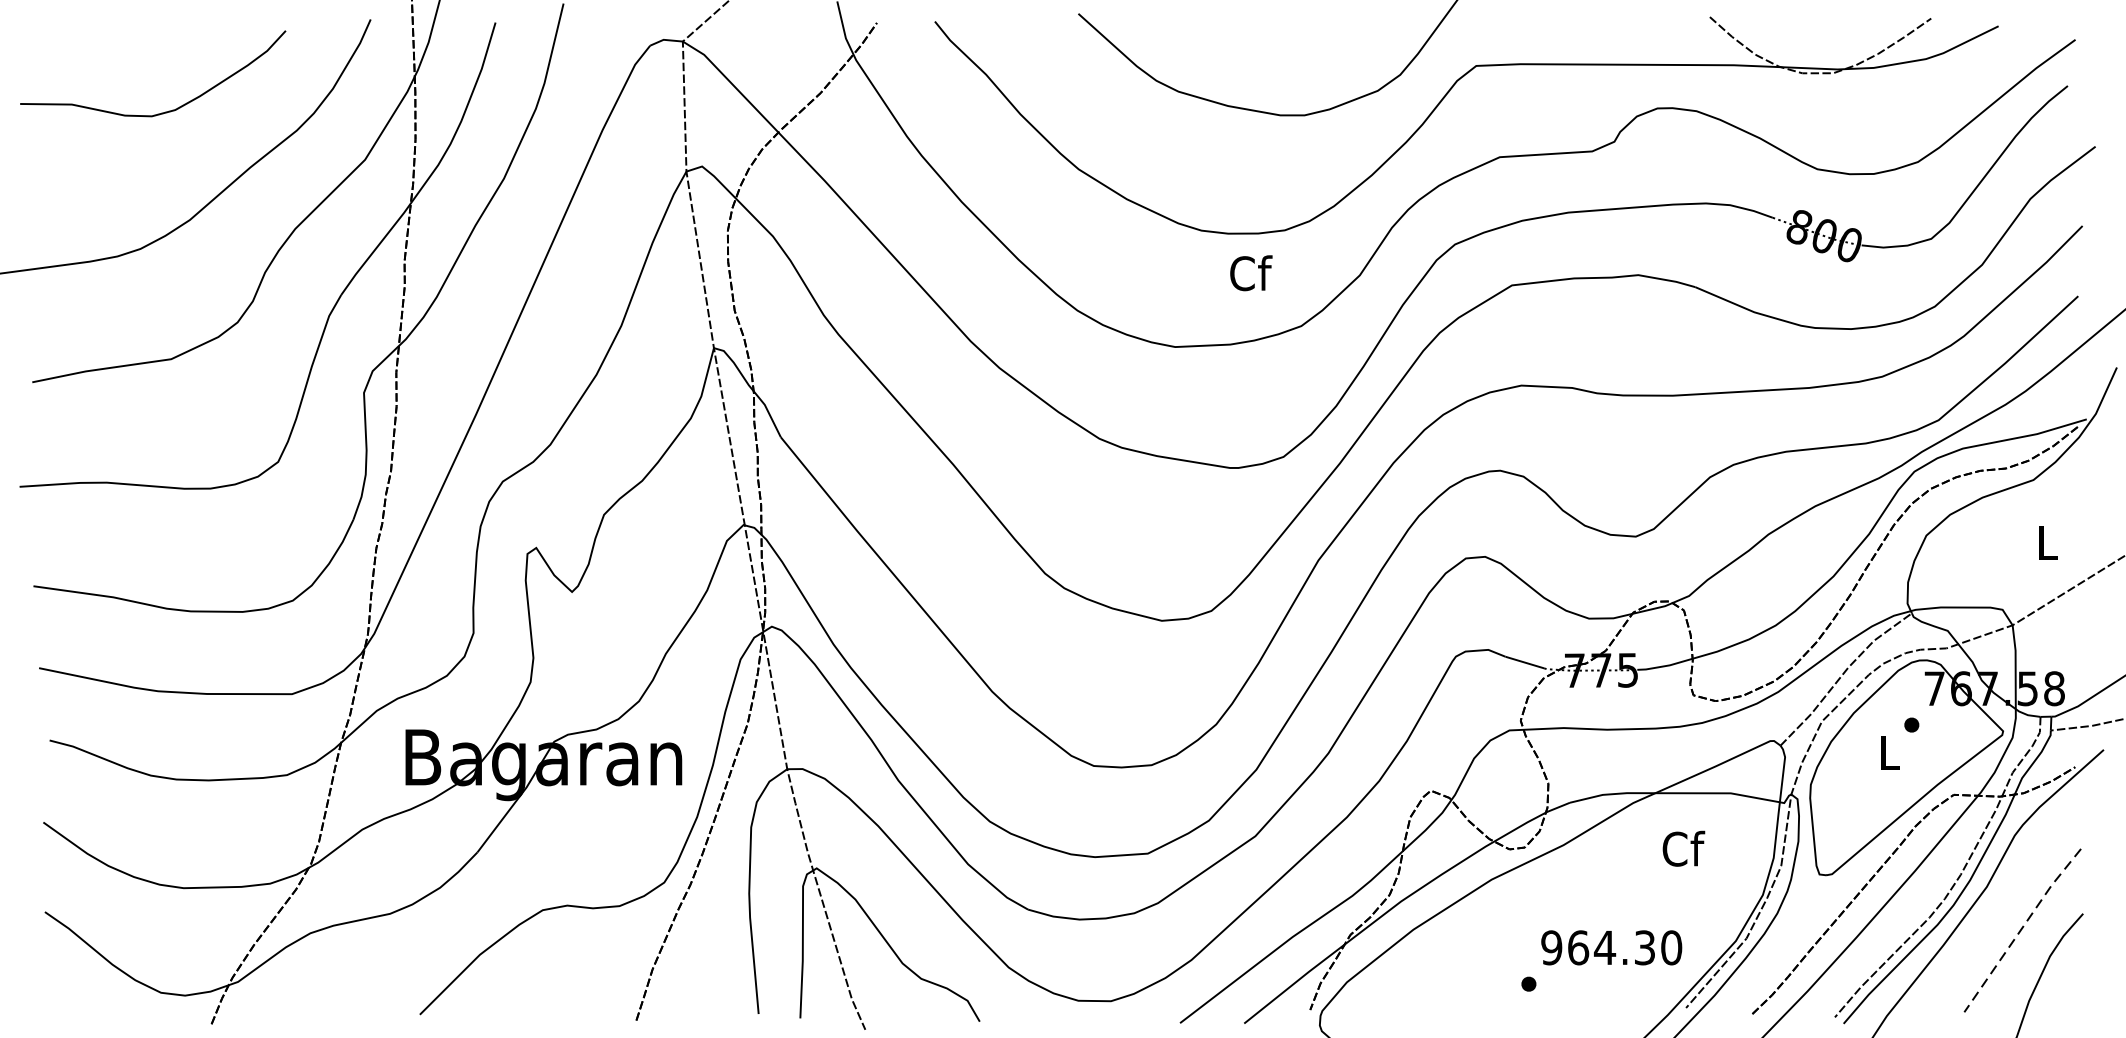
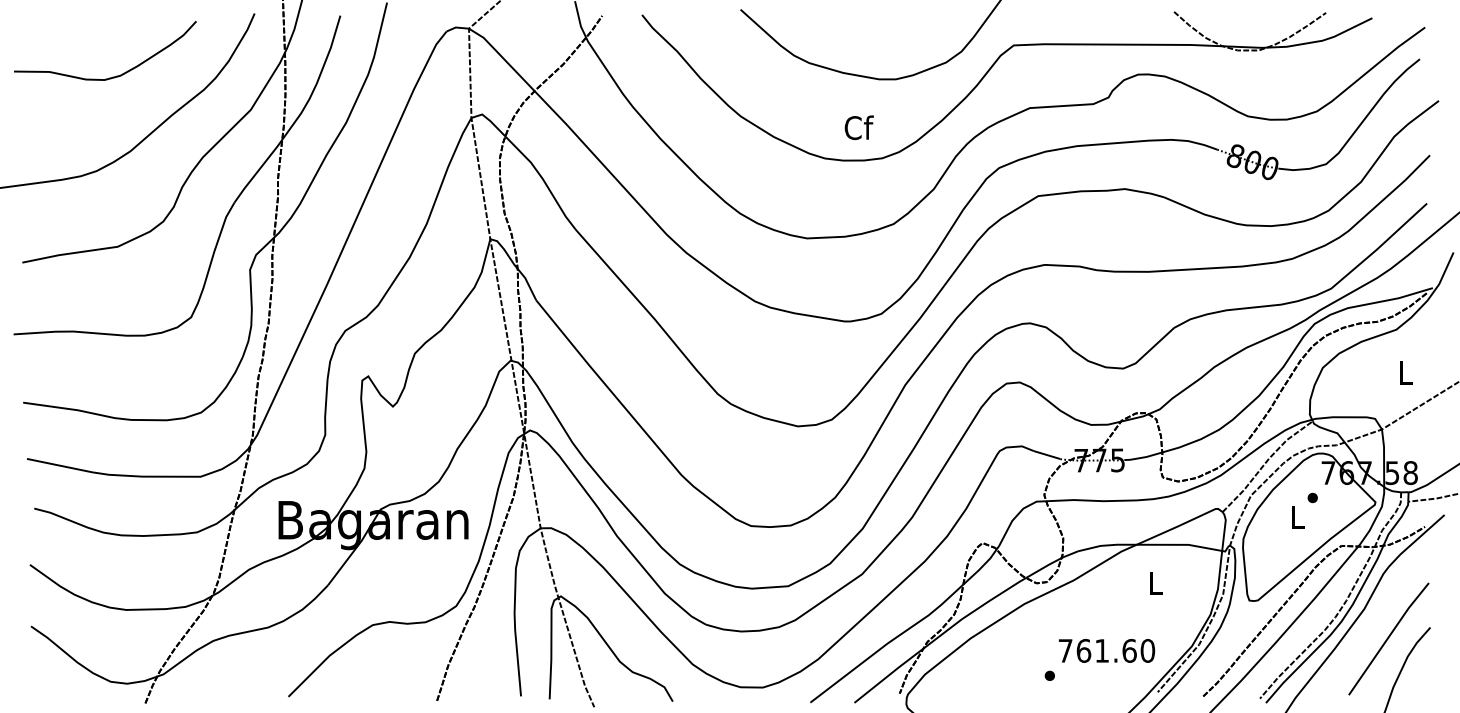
text: (1250, 272) -> (858, 127), moved
text: (1682, 848) -> (1155, 582), Cf -> L
line: (2022, 928) -> (1388, 637), dashed -> solid
text: (1598, 947) -> (1097, 650), 964.30 -> 761.60

